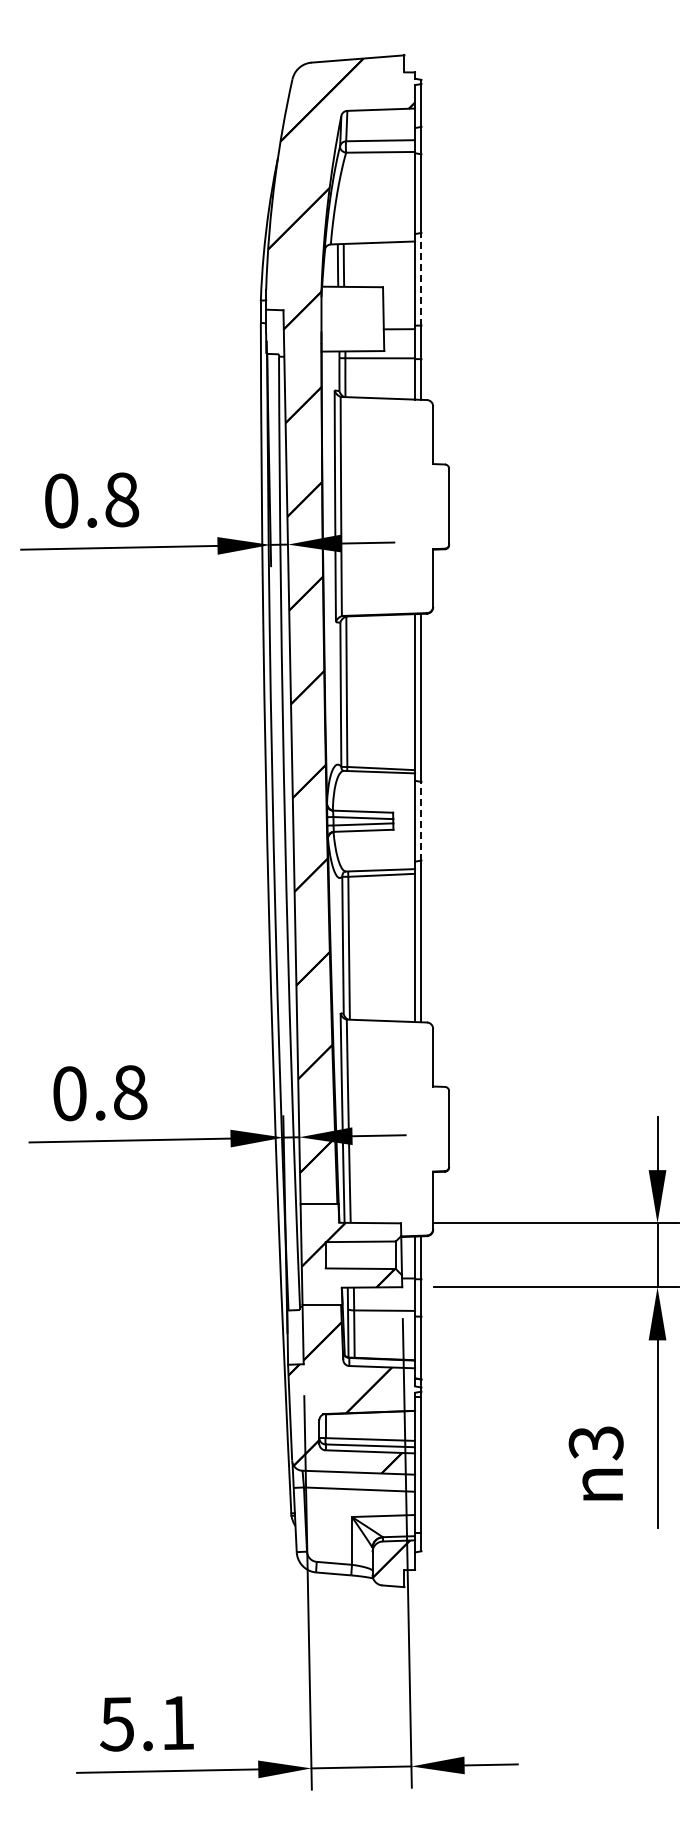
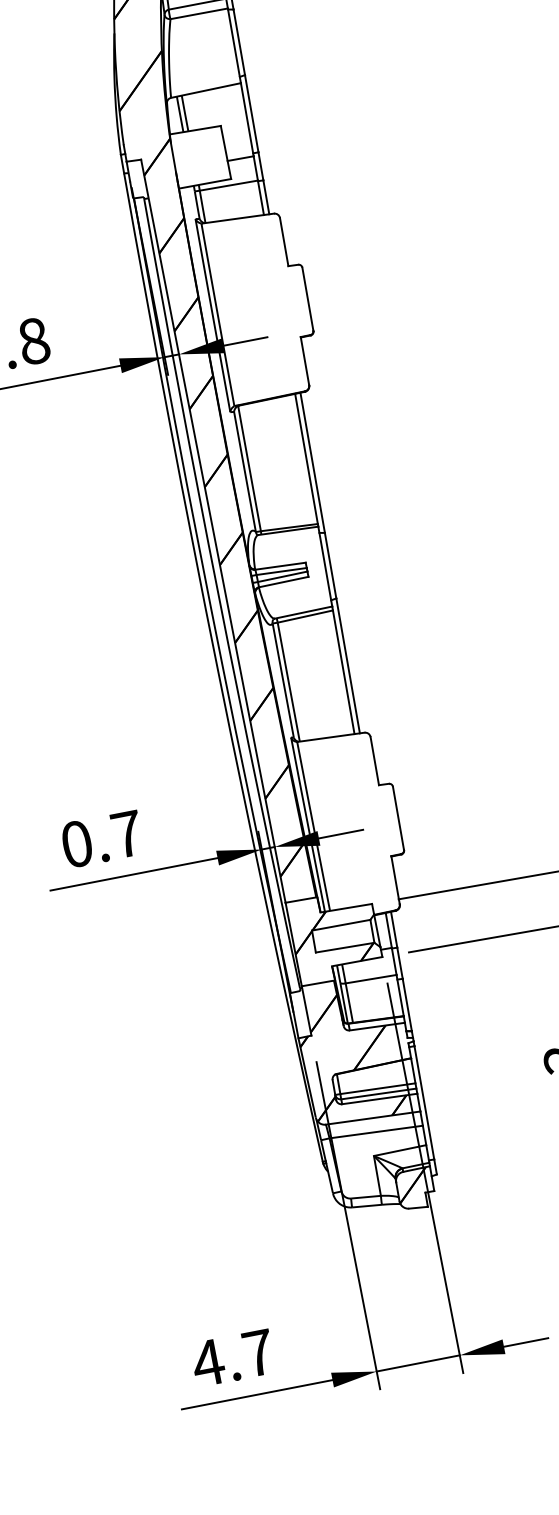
line: (421, 278) -> (251, 113), dashed -> solid
line: (421, 820) -> (330, 565), dashed -> solid
text: (130, 1092) -> (127, 834), 0.8 -> 0.7
text: (146, 1723) -> (232, 1358), 5.1 -> 4.7

